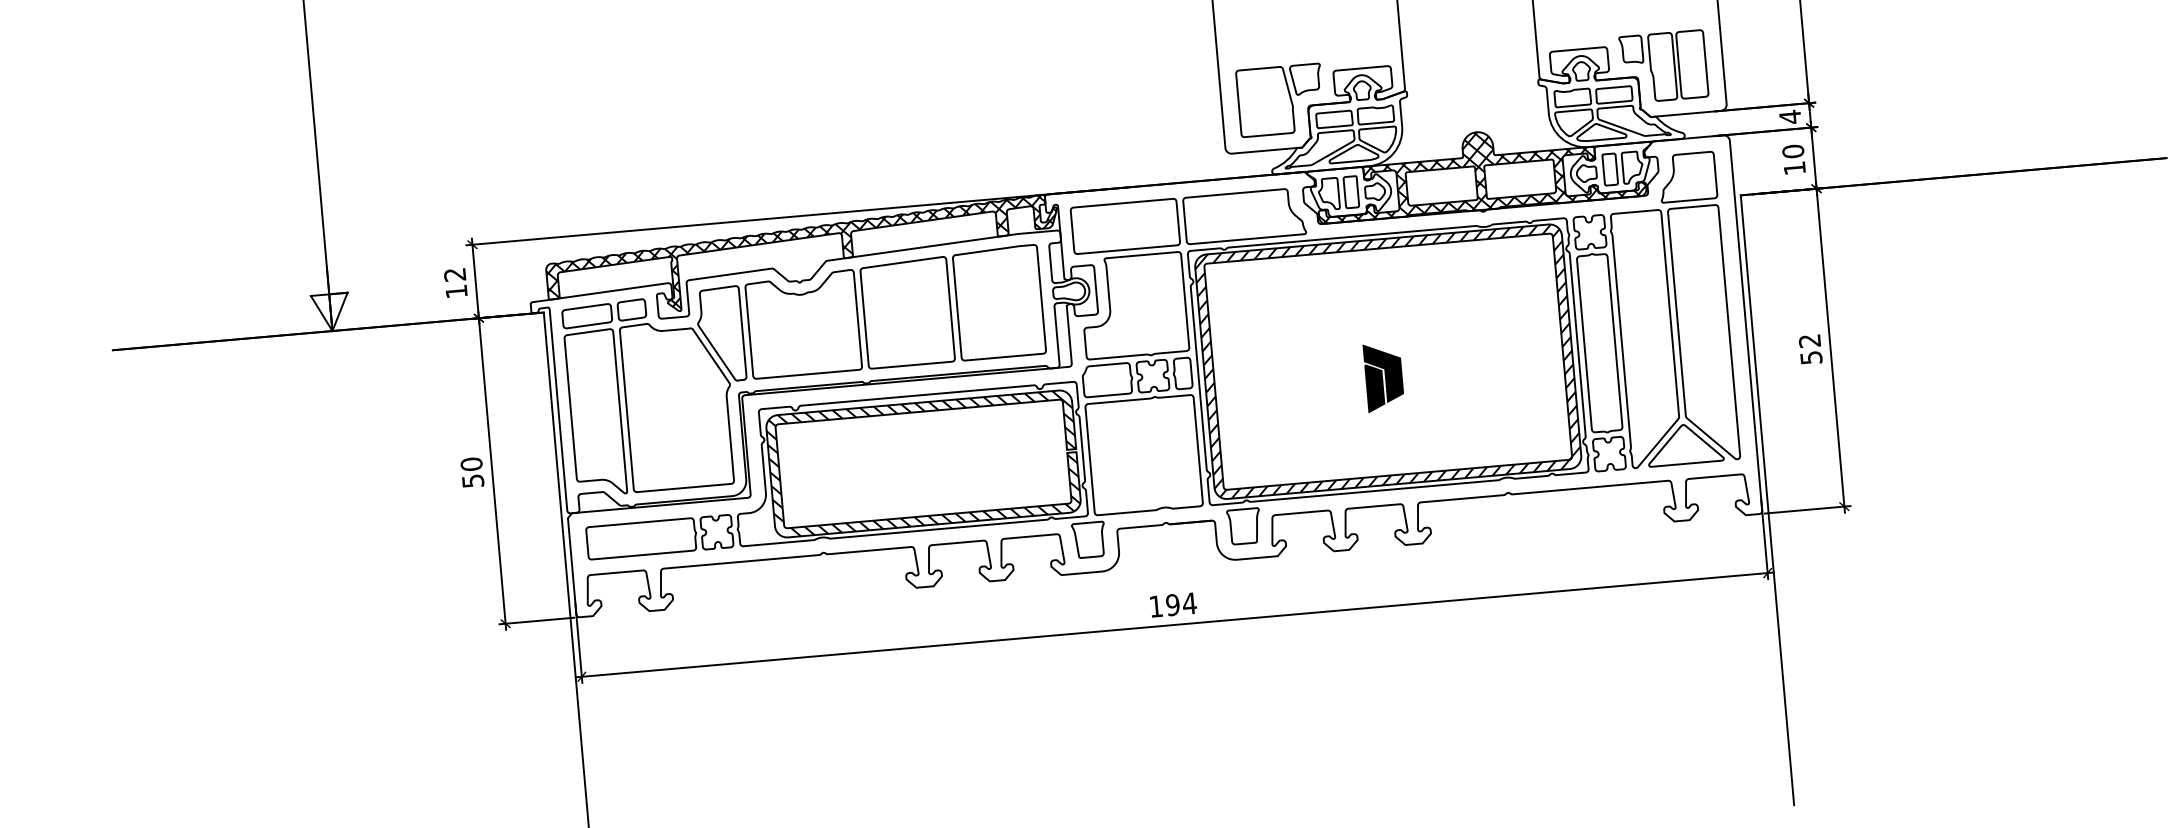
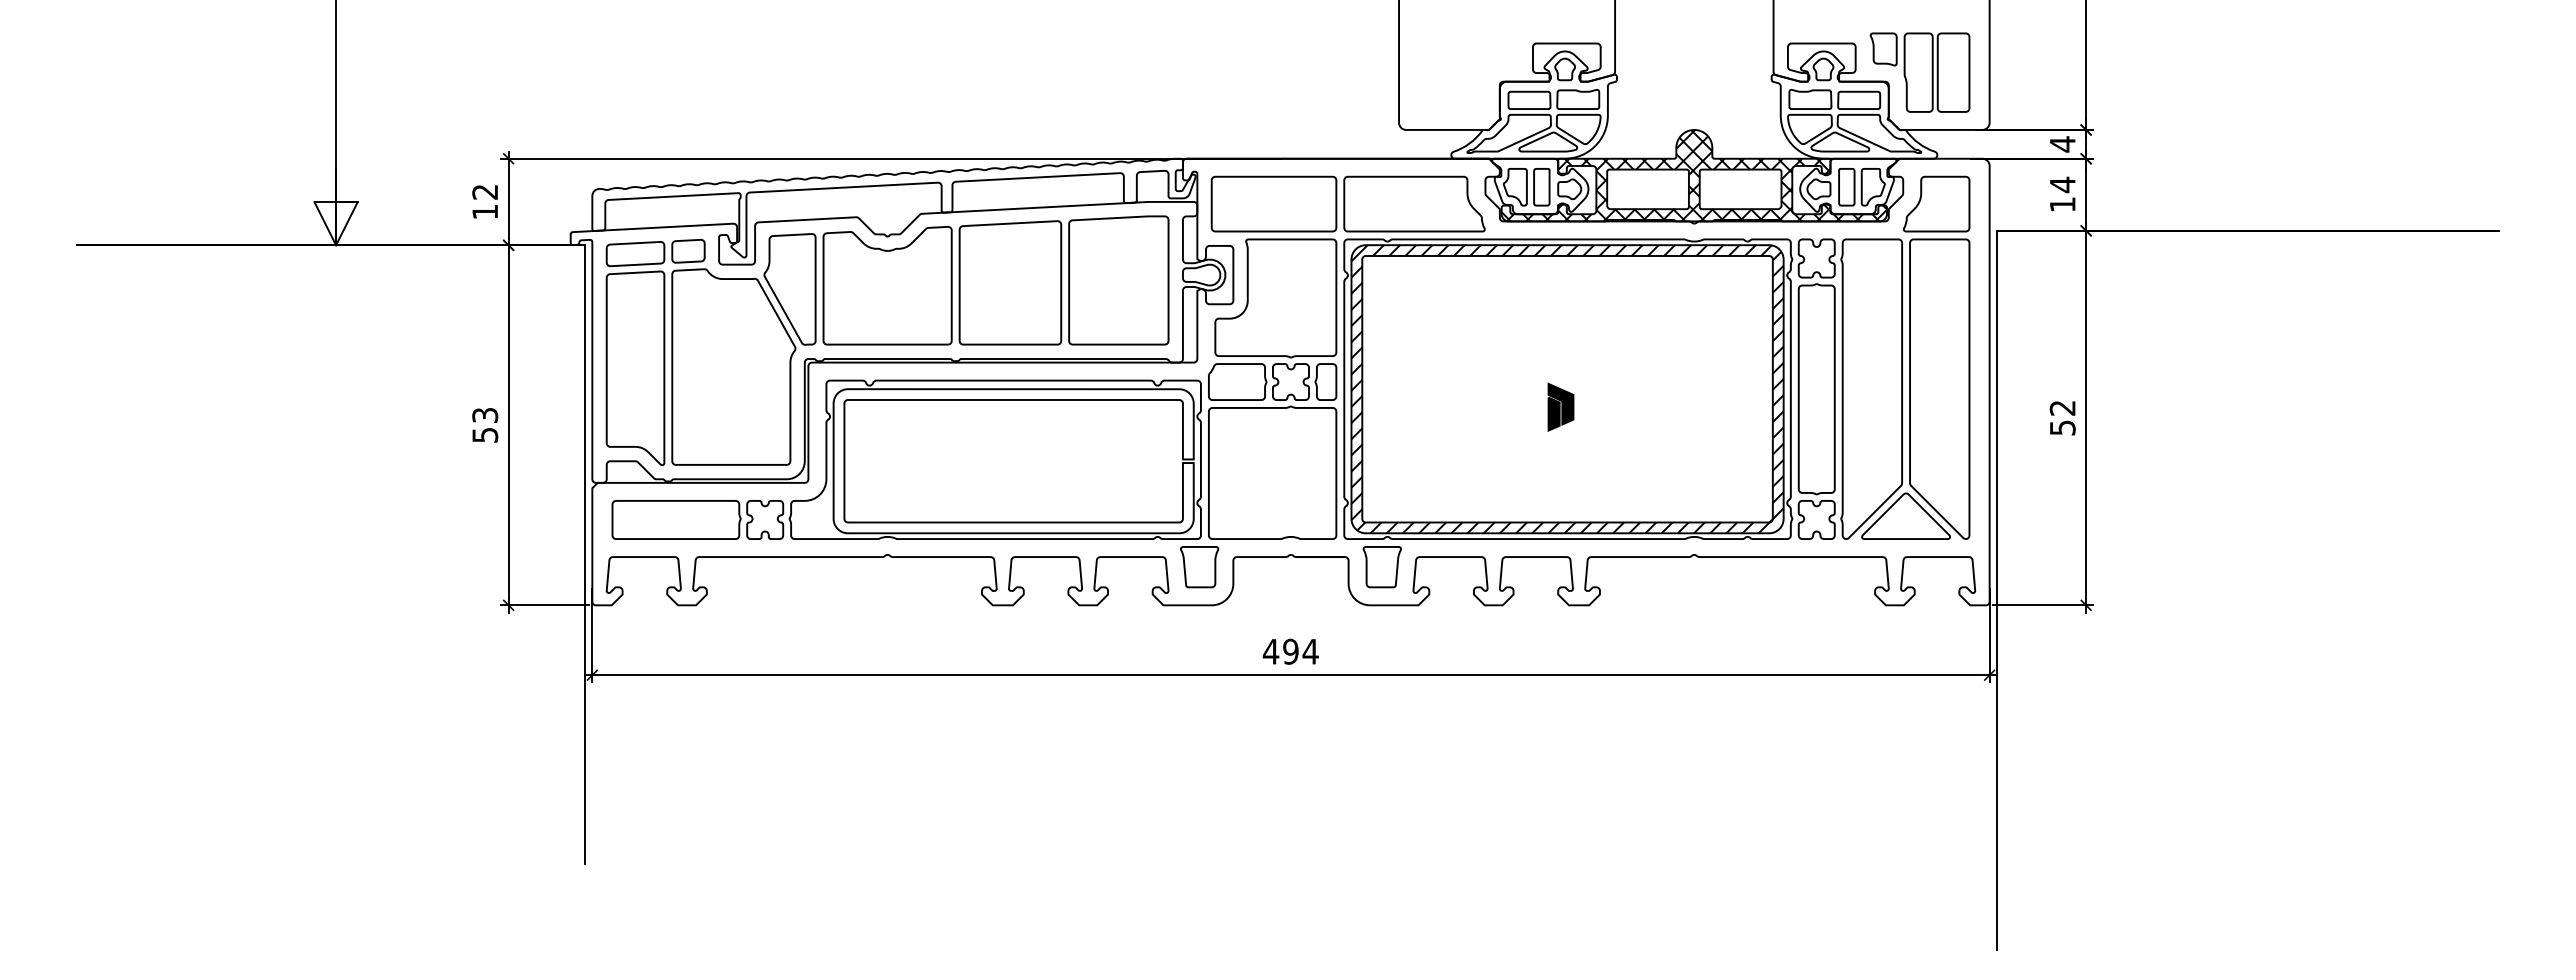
part: (1280, 100) -> (1468, 72), removed
text: (1793, 151) -> (2062, 184), 10 -> 14
hatch: (802, 256) -> (893, 206), removed
part: (1383, 377) -> (1560, 407), size x0.6
text: (471, 464) -> (485, 415), 50 -> 53
hatch: (923, 464) -> (1013, 461), removed
text: (1155, 606) -> (1270, 651), 194 -> 494

